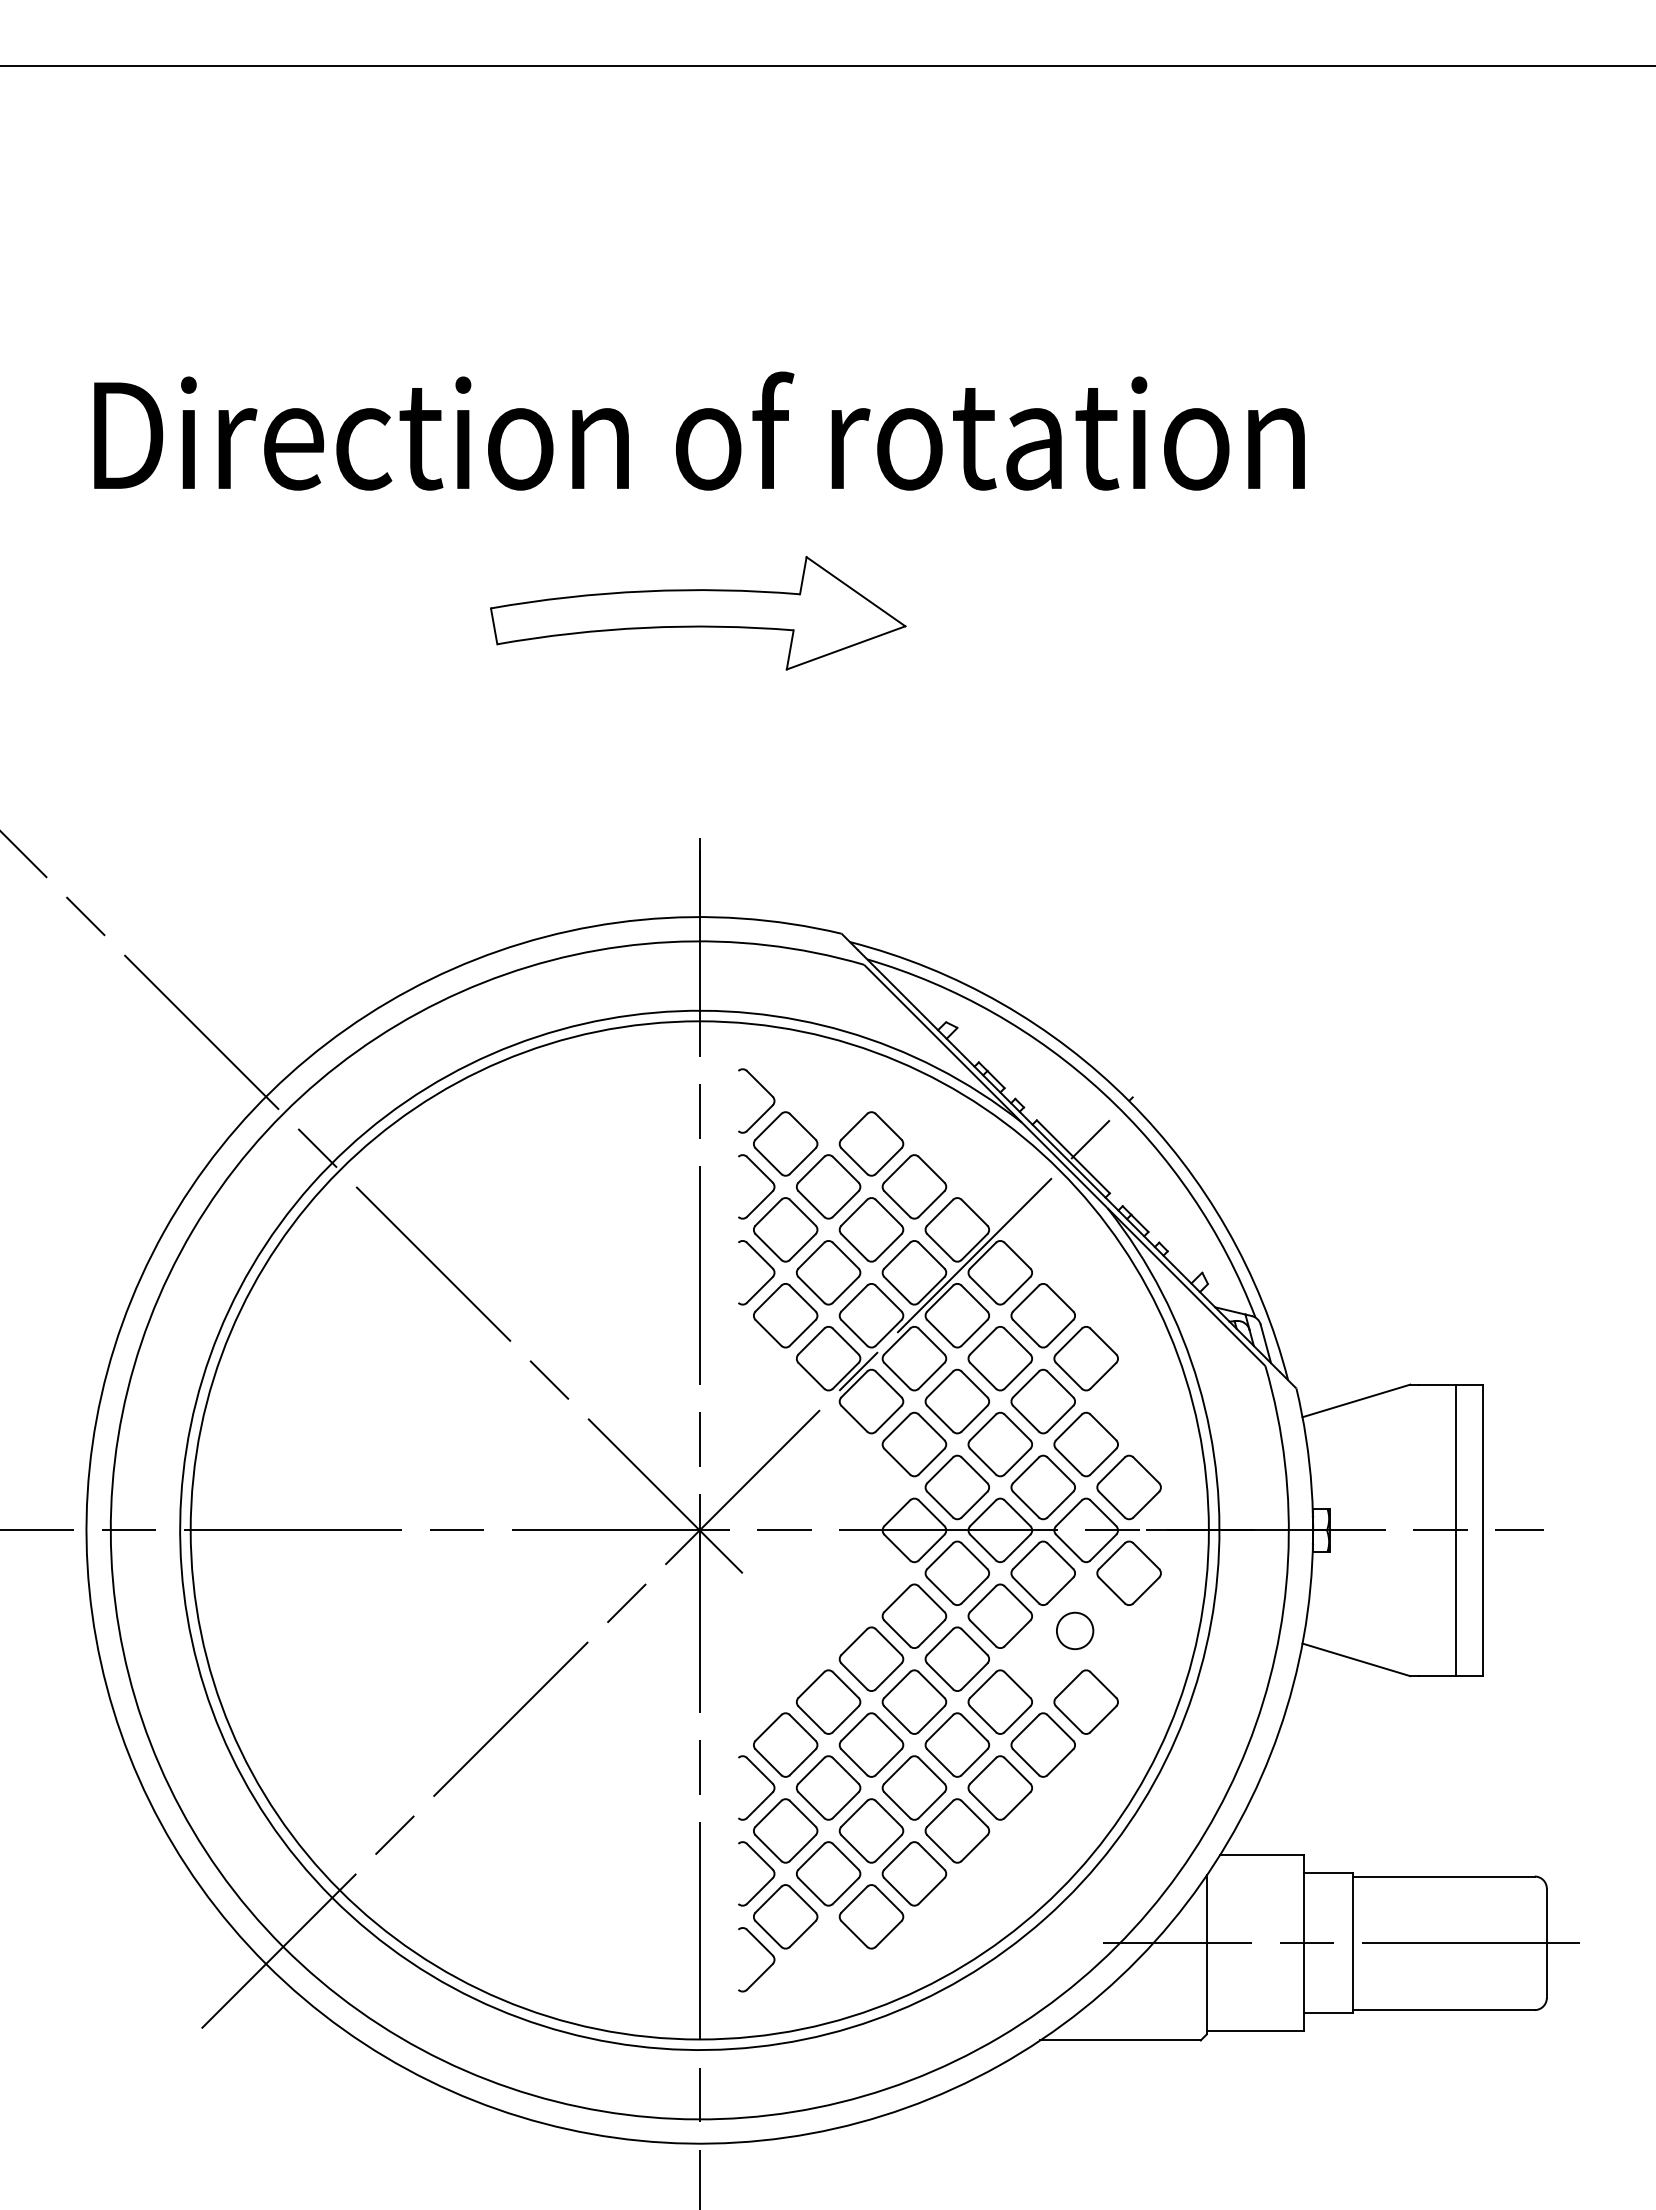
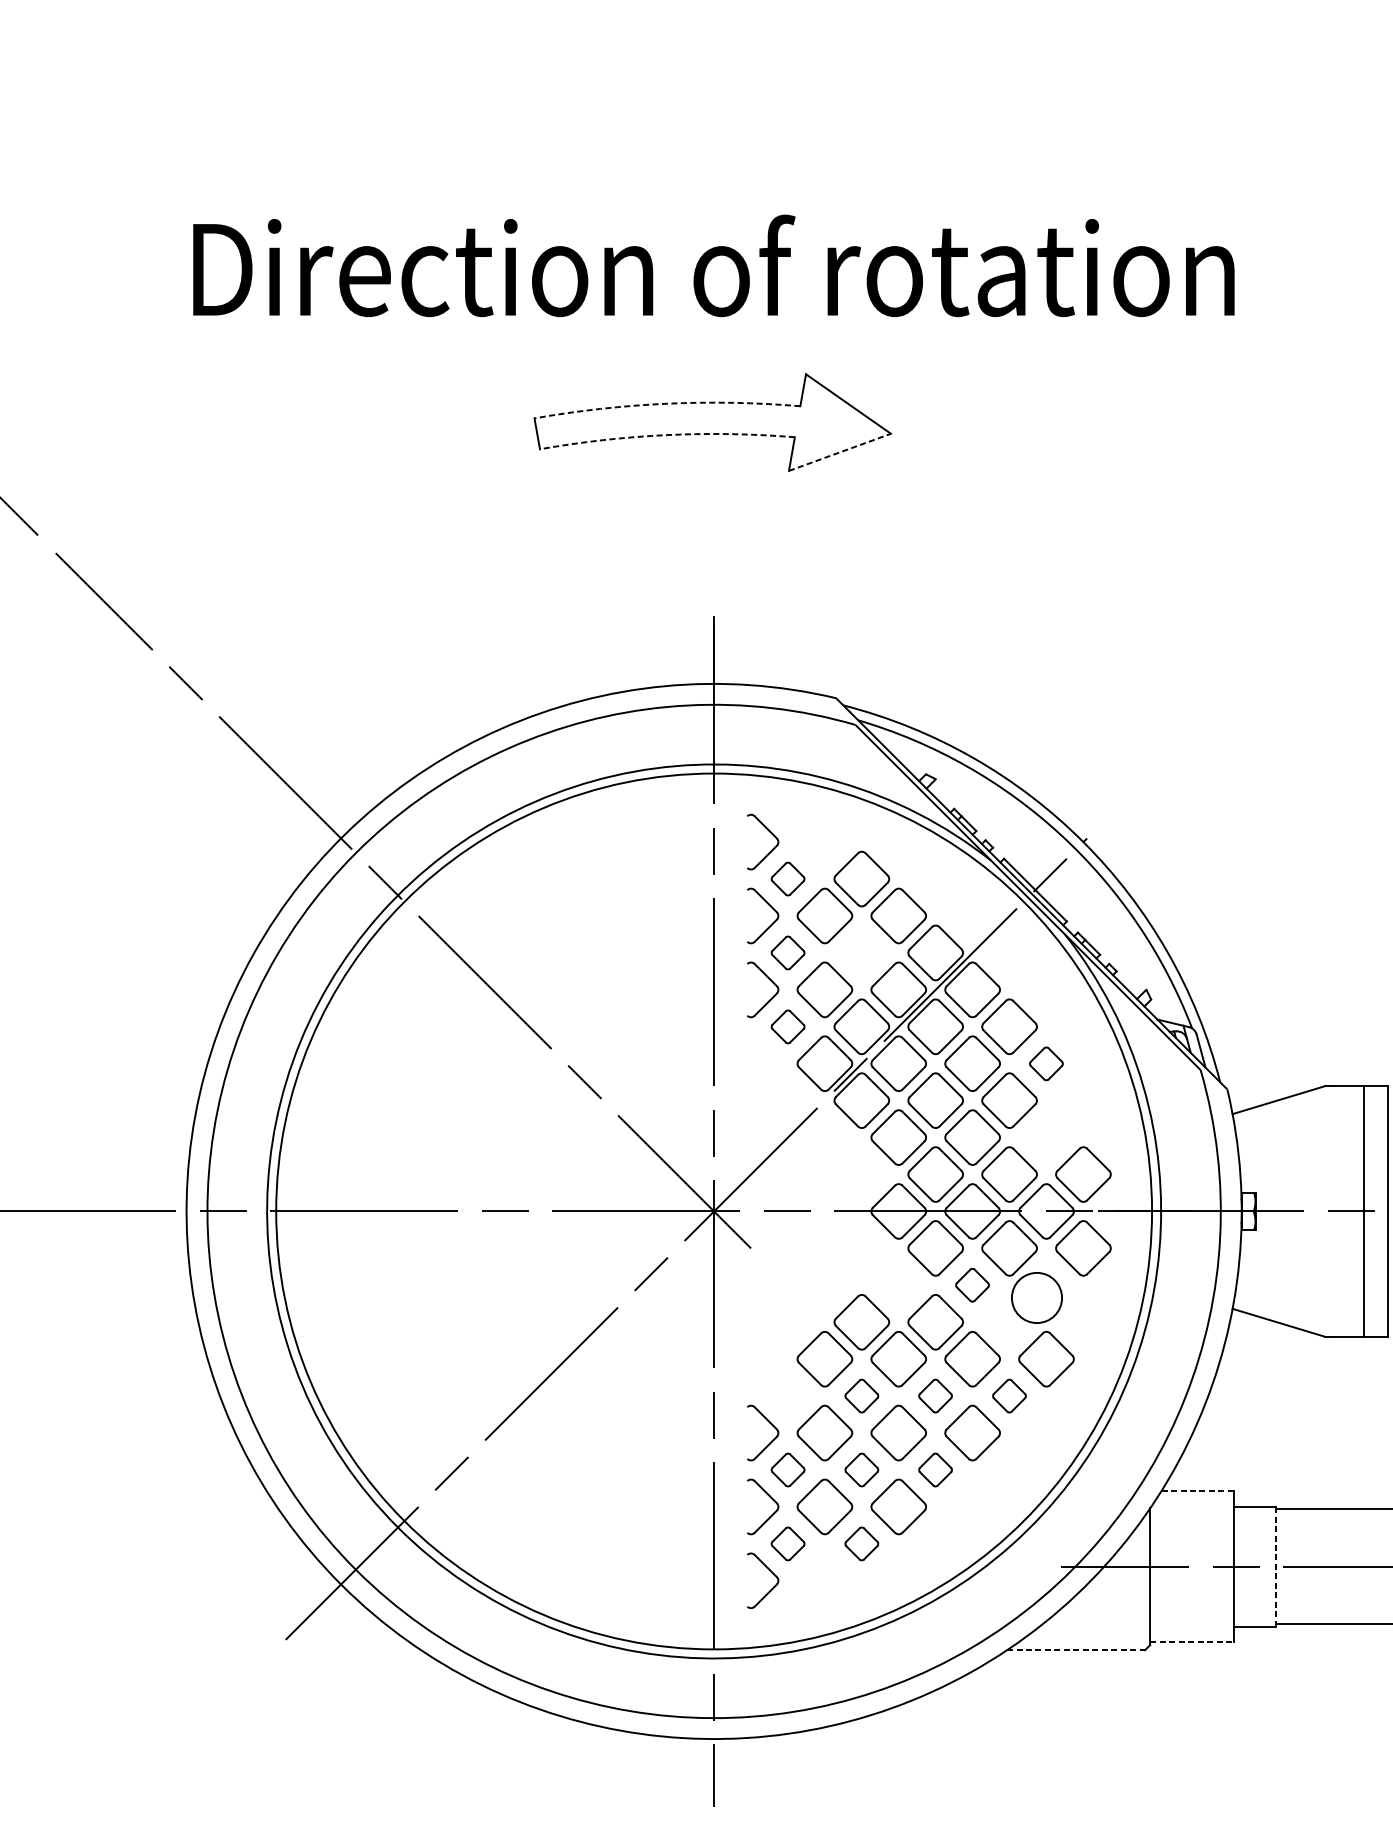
arc: (645, 591) -> (667, 403), solid -> dashed
arc: (645, 627) -> (667, 434), solid -> dashed
line: (846, 647) -> (840, 452), solid -> dashed
part: (785, 1143) -> (787, 878), size x0.6
part: (785, 1229) -> (787, 952), size x0.6
part: (871, 1229) -> (861, 952), removed
part: (785, 1315) -> (787, 1026), size x0.6
part: (1085, 1358) -> (1045, 1063), size x0.6
part: (1085, 1444) -> (1045, 1137), removed
part: (914, 1615) -> (898, 1284), removed
part: (999, 1615) -> (971, 1284), size x0.6
circle: (1074, 1630) -> (1036, 1297), size x1.6
part: (785, 1744) -> (787, 1395), removed
part: (871, 1744) -> (861, 1395), size x0.6
part: (956, 1744) -> (934, 1395), size x0.6
part: (1042, 1744) -> (1008, 1395), size x0.6
part: (785, 1830) -> (787, 1469), size x0.6
part: (871, 1830) -> (861, 1469), size x0.6
part: (956, 1830) -> (934, 1469), size x0.6
line: (1261, 1855) -> (1197, 1491), solid -> dashed
part: (785, 1916) -> (787, 1543), size x0.6
part: (871, 1916) -> (861, 1543), size x0.6
line: (1352, 1943) -> (1275, 1566), solid -> dashed
line: (1255, 2031) -> (1192, 1642), solid -> dashed
line: (1121, 2040) -> (1076, 1650), solid -> dashed

